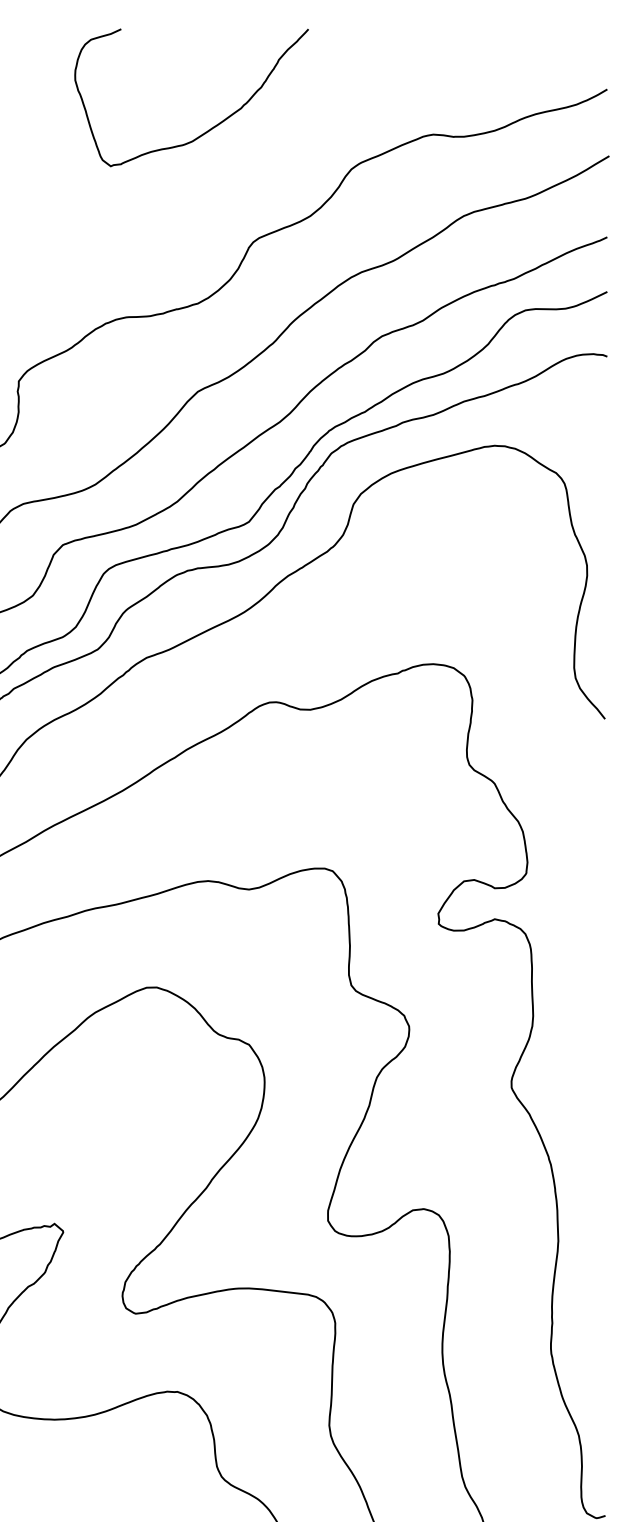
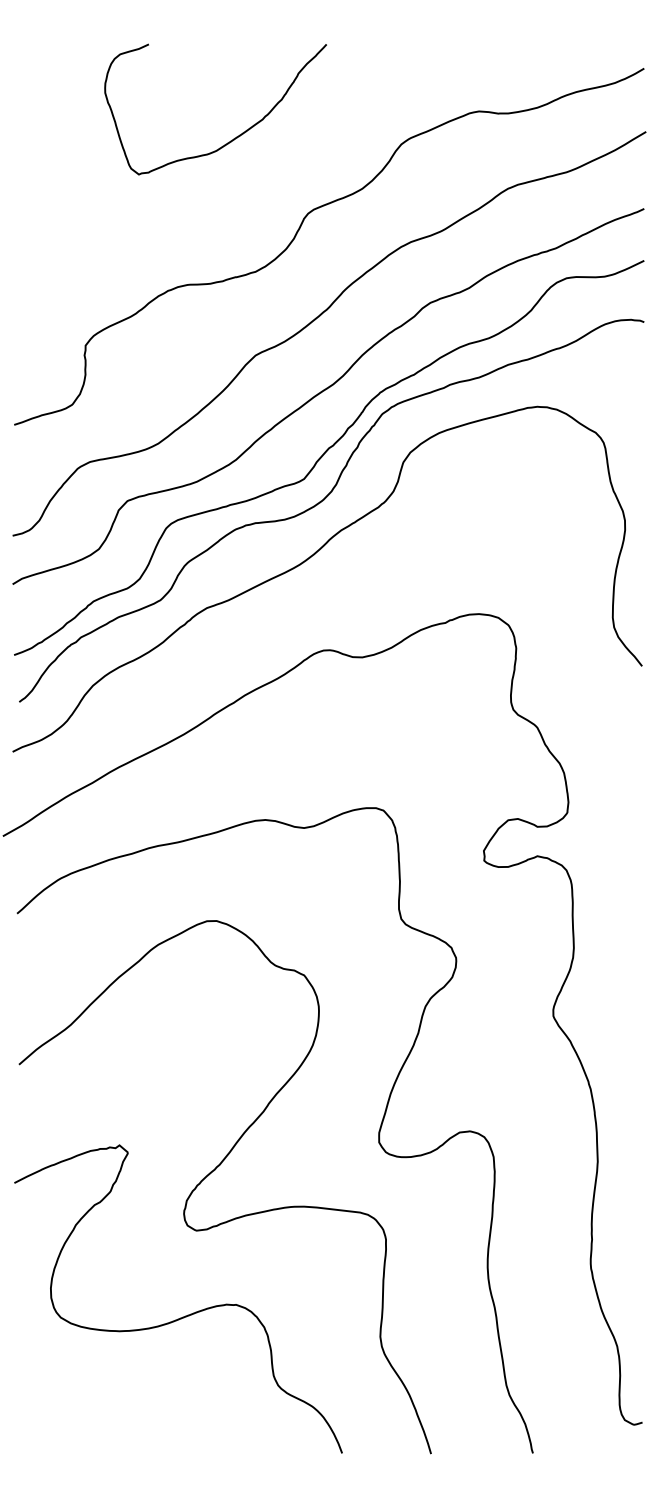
curve: (210, 128) -> (233, 138), moved

